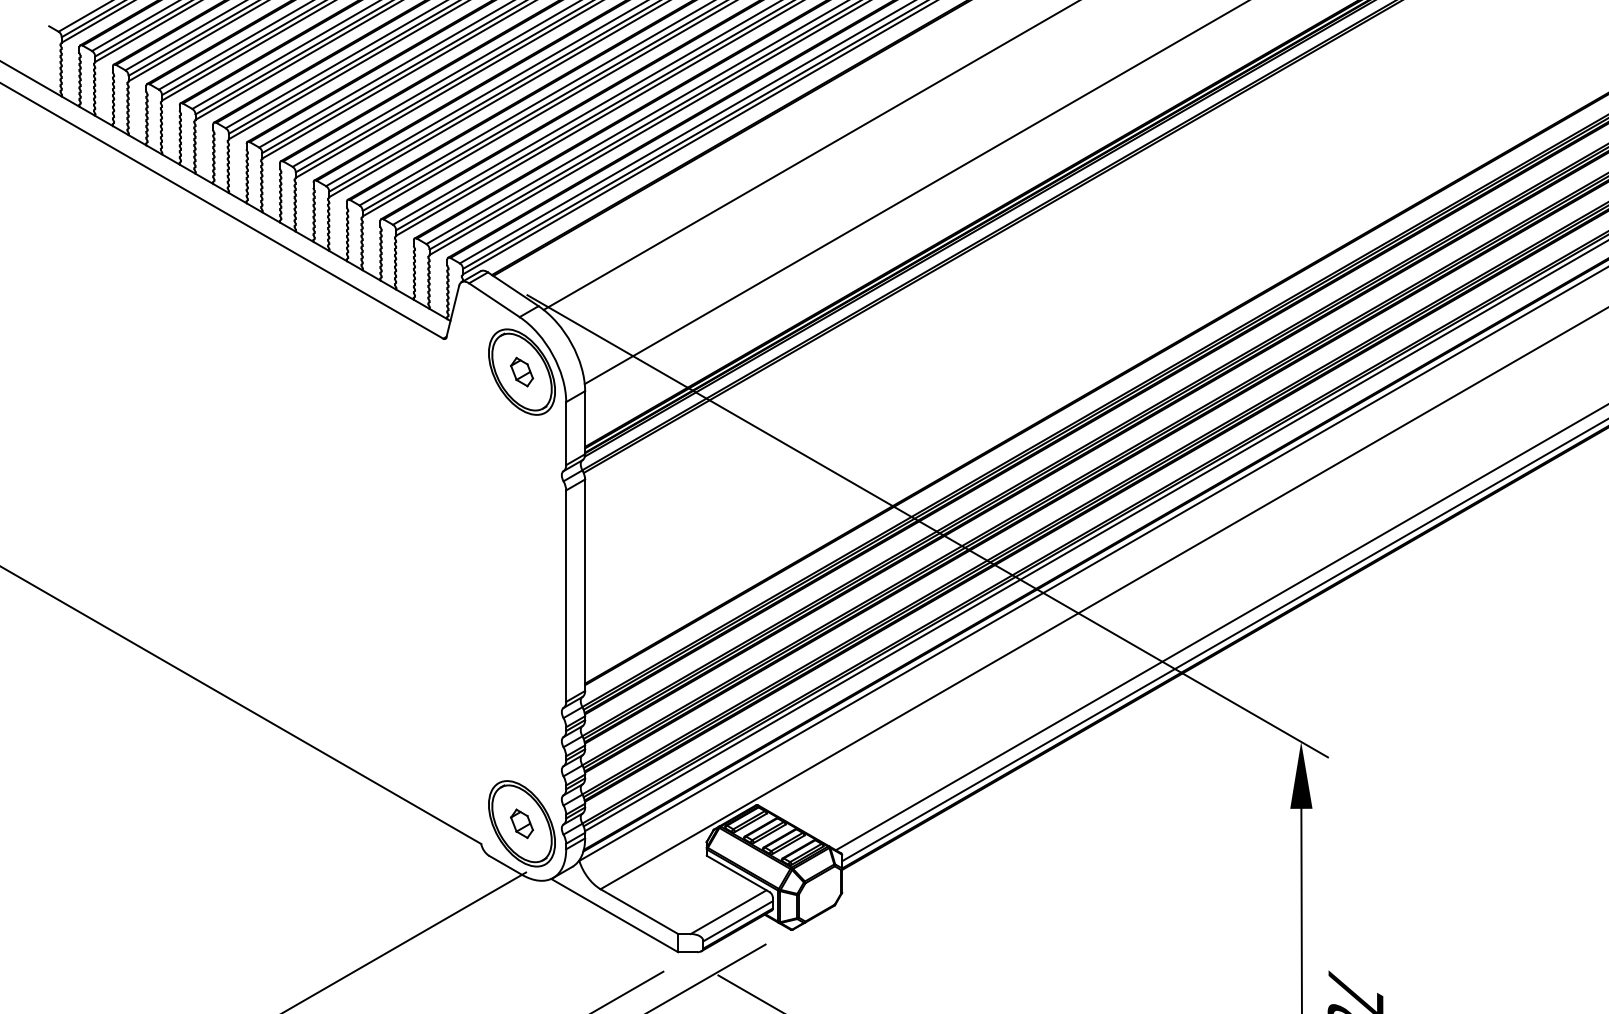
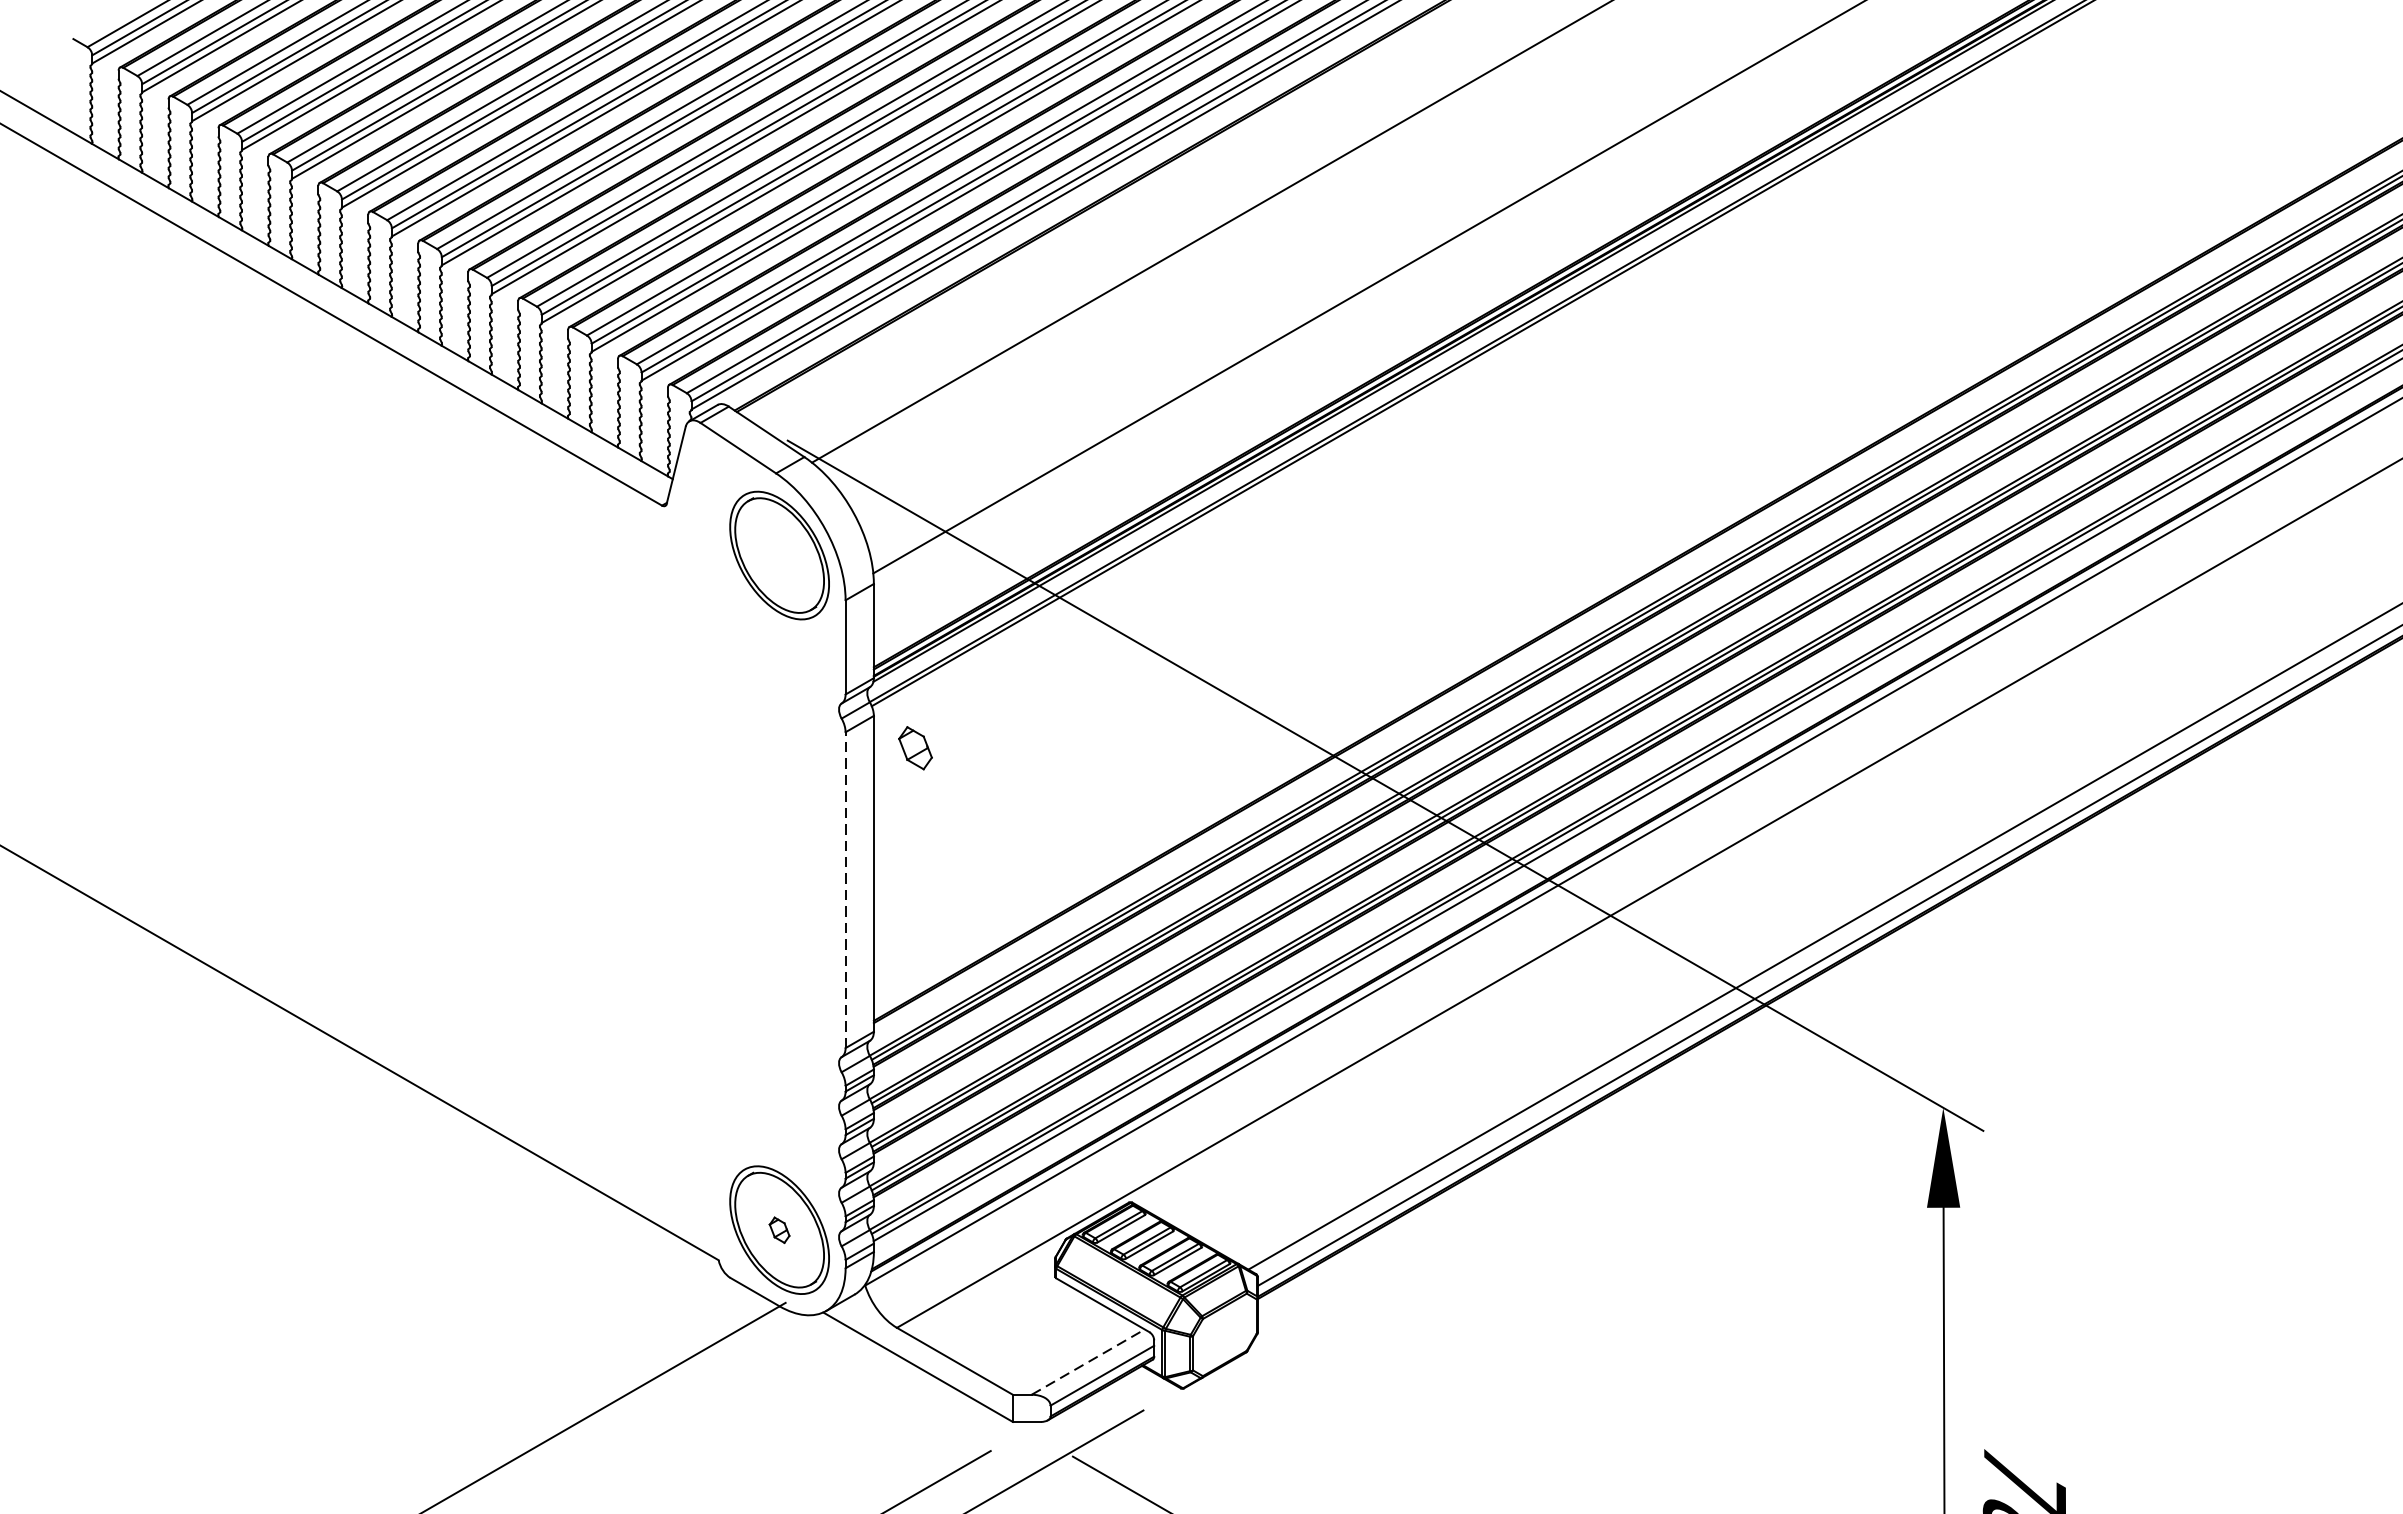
part: (522, 371) -> (916, 747), moved
line: (566, 596) -> (846, 890), solid -> dashed
part: (521, 823) -> (778, 1229), size x0.6
line: (728, 912) -> (1087, 1362), solid -> dashed

